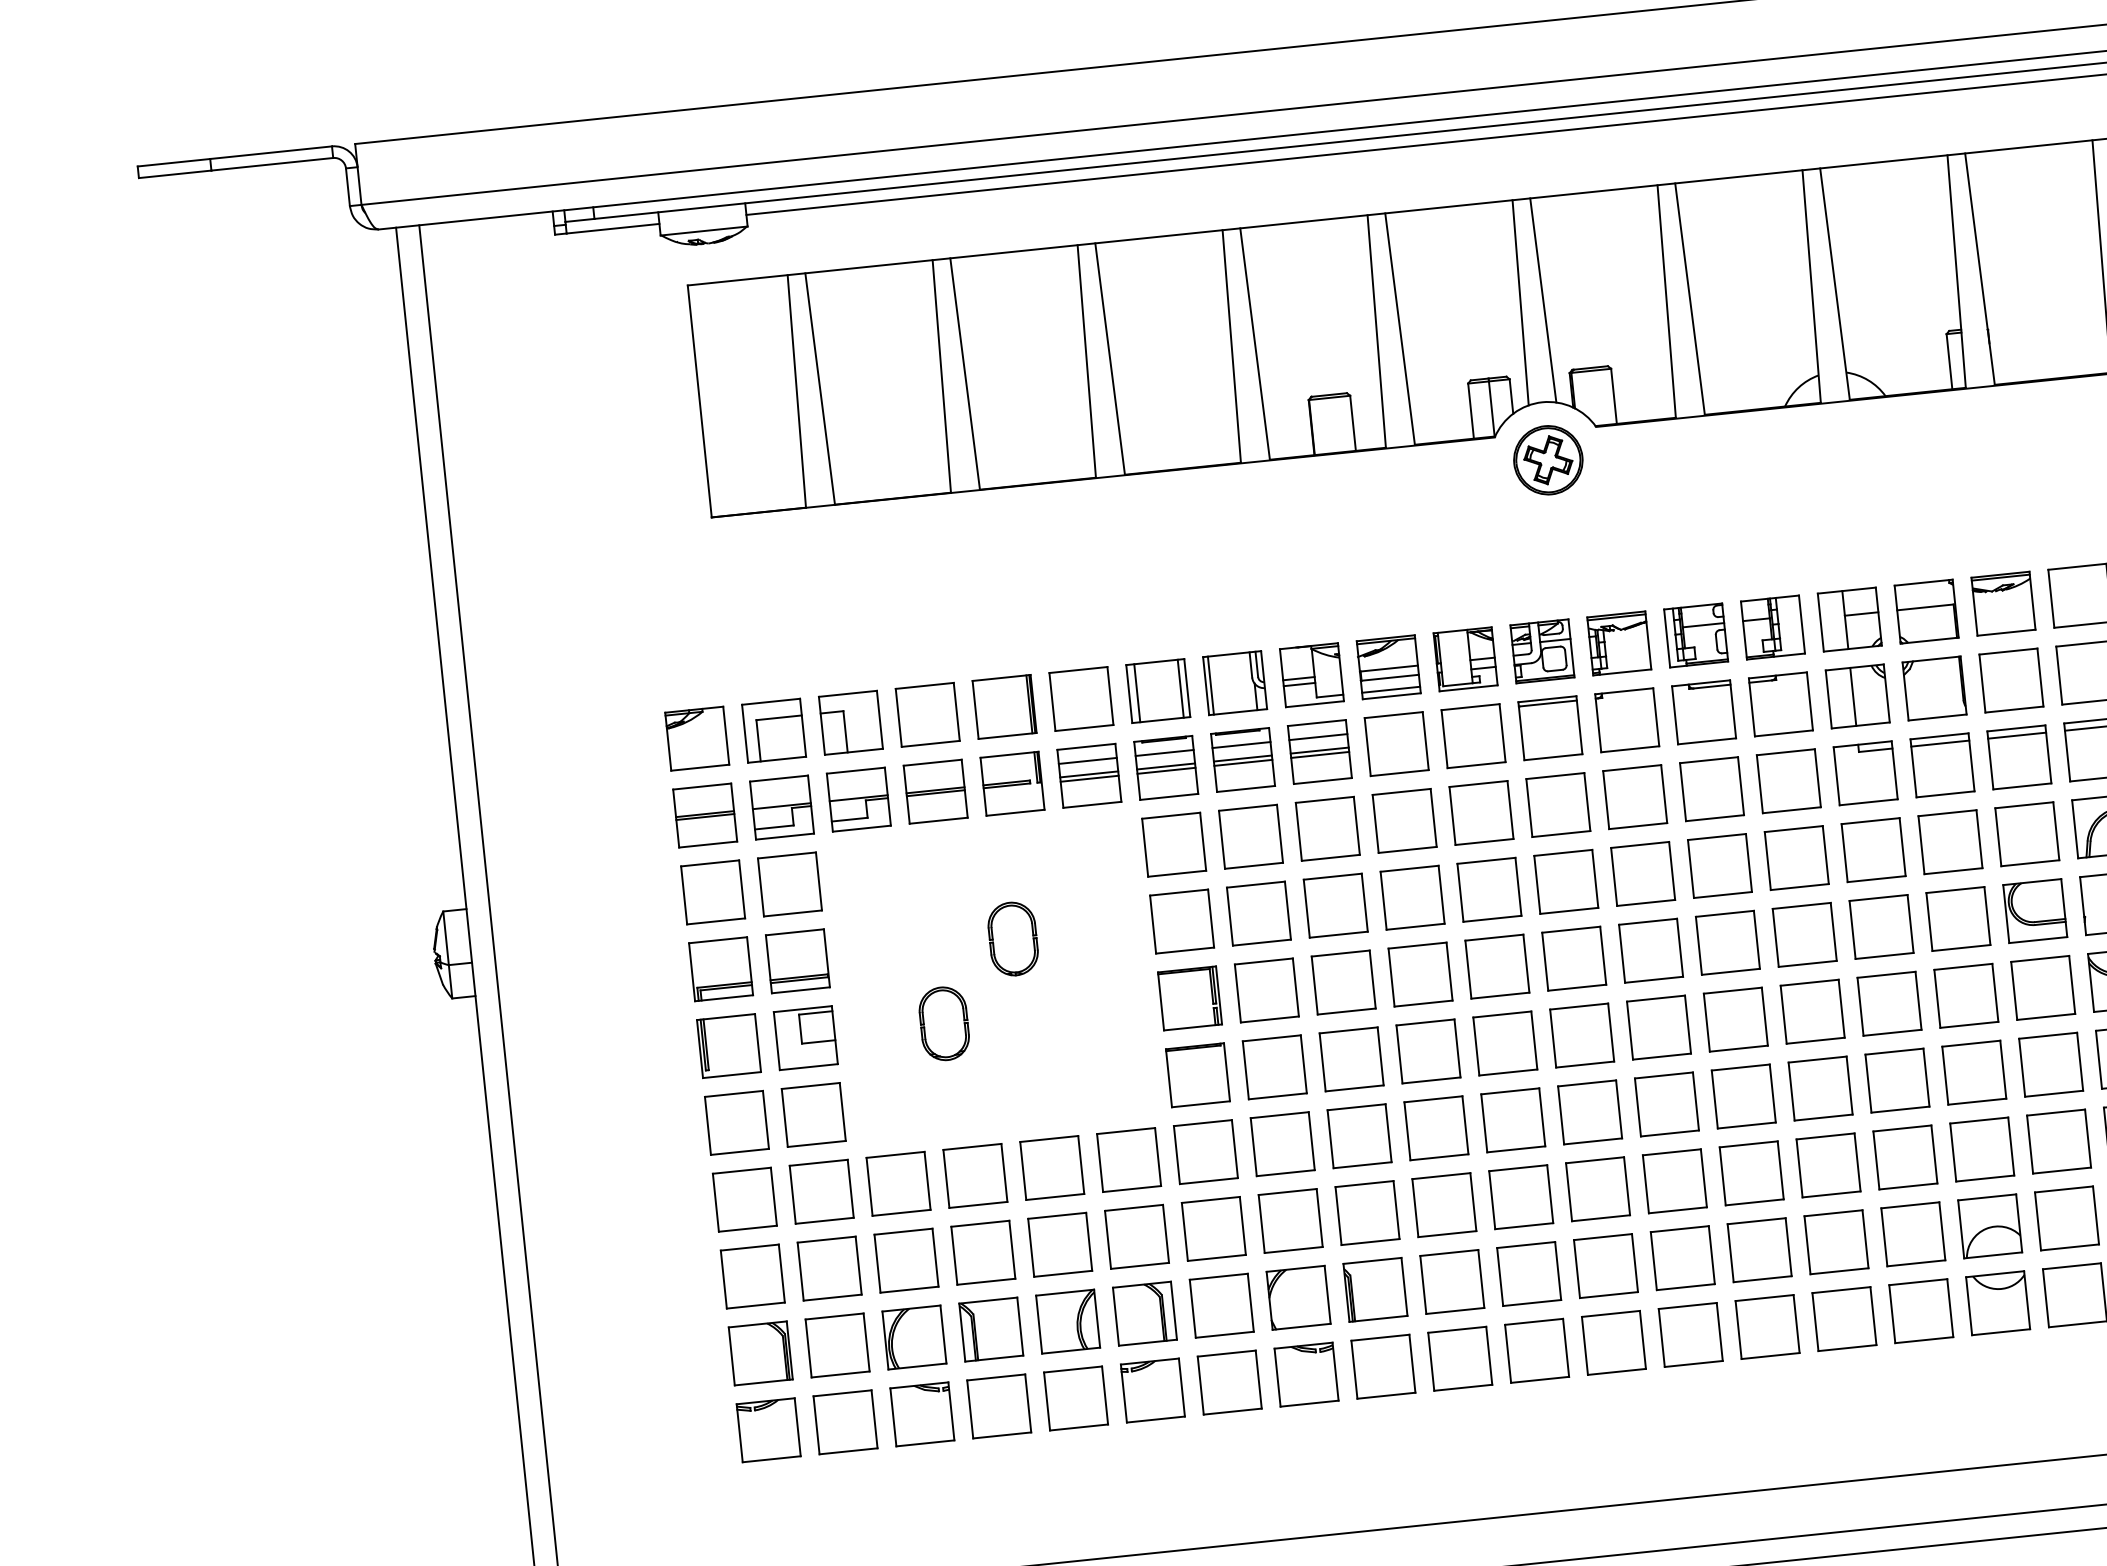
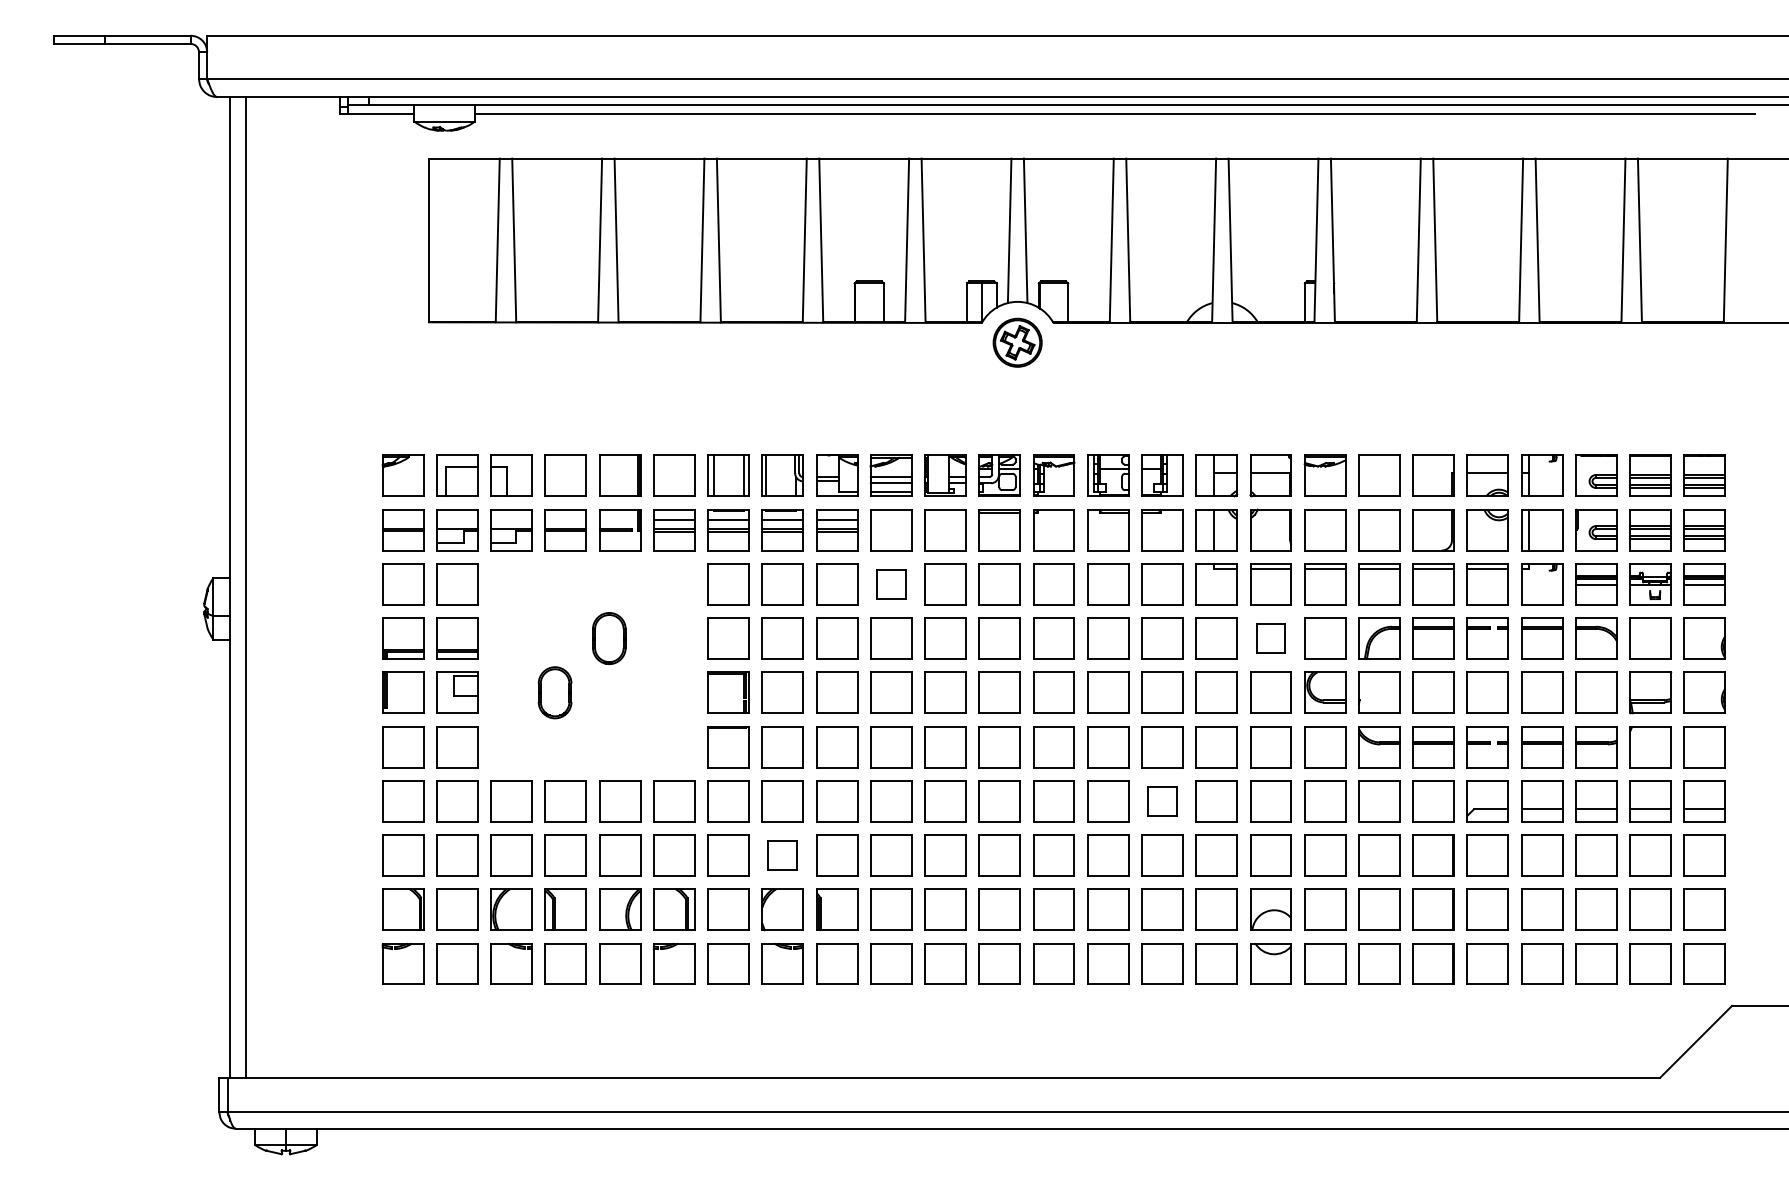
part: (1404, 821) -> (891, 584), size x0.7
part: (1949, 842) -> (1270, 638), size x0.7
part: (1820, 1088) -> (1162, 801), size x0.7
part: (1290, 1221) -> (782, 855), size x0.7

